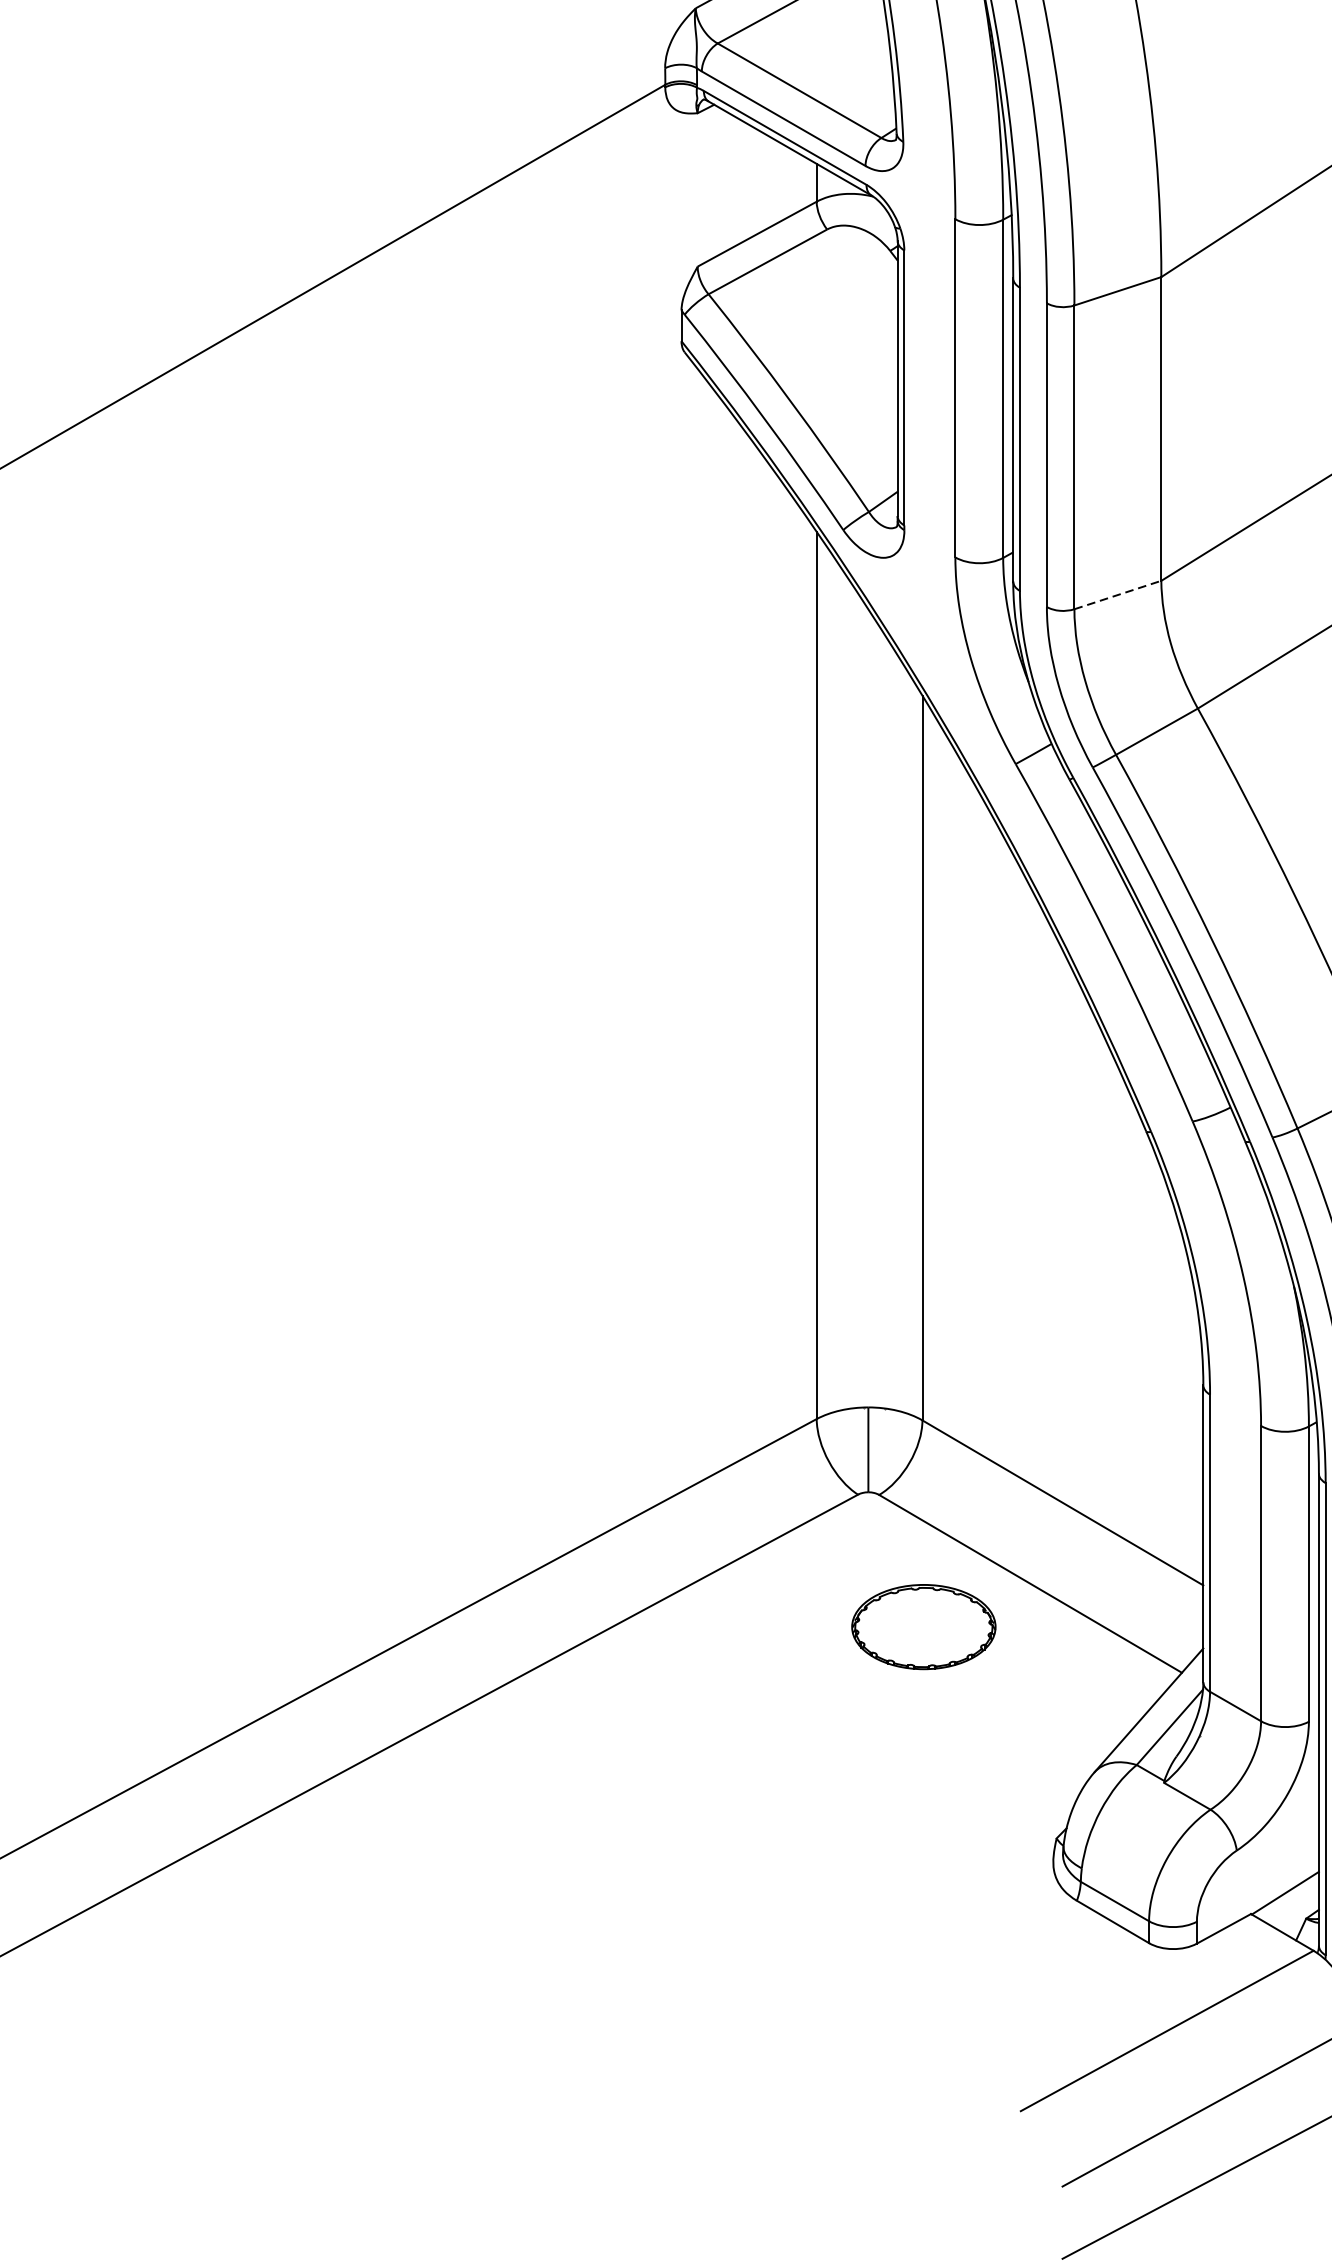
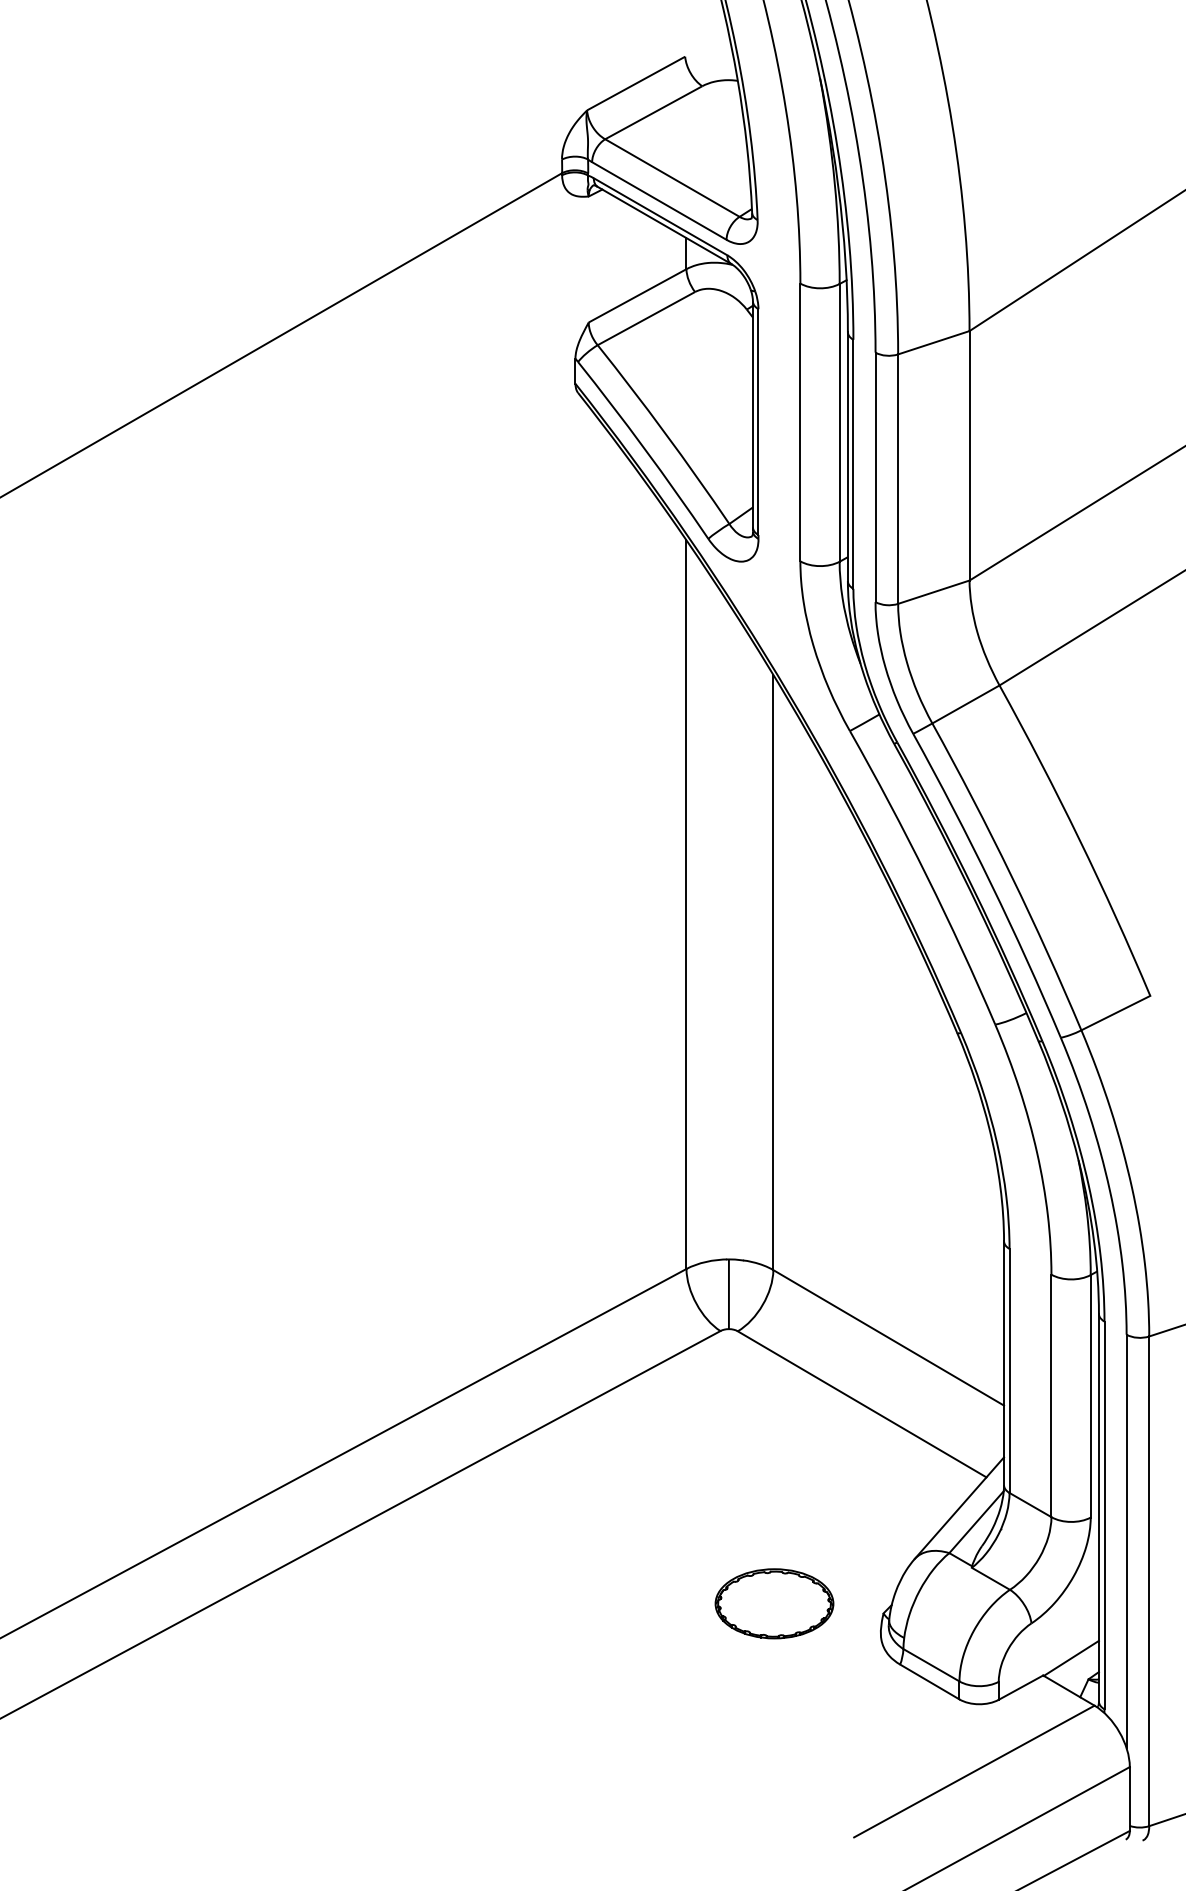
line: (1117, 595) -> (933, 592), dashed -> solid
part: (923, 1626) -> (774, 1603), moved

